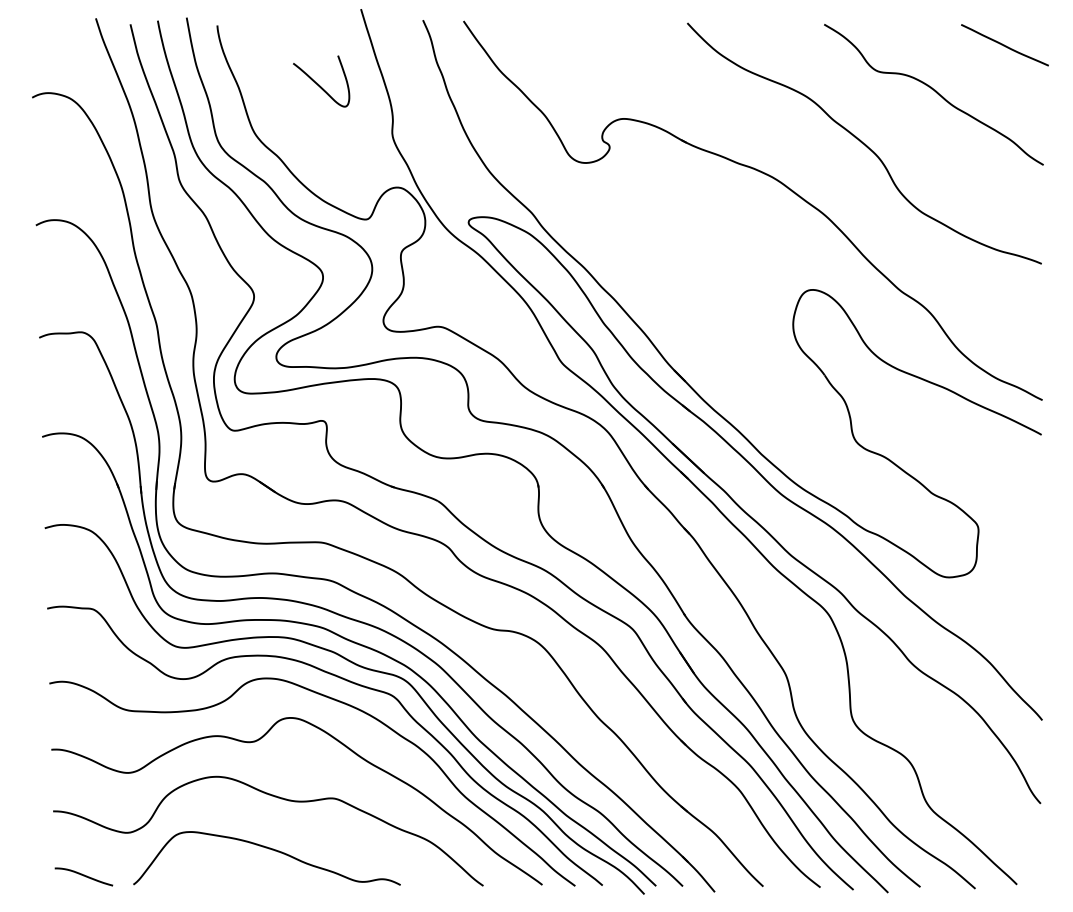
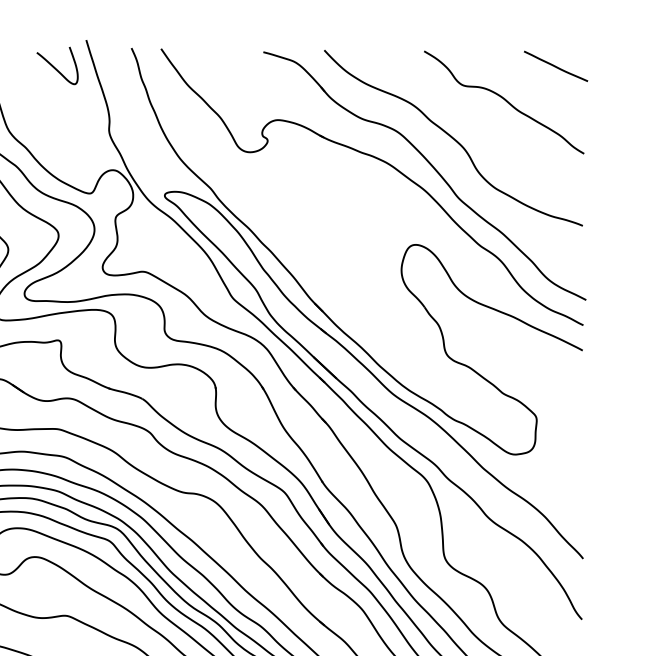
curve: (318, 83) -> (55, 67), moved
part: (835, 183) -> (432, 167), added

